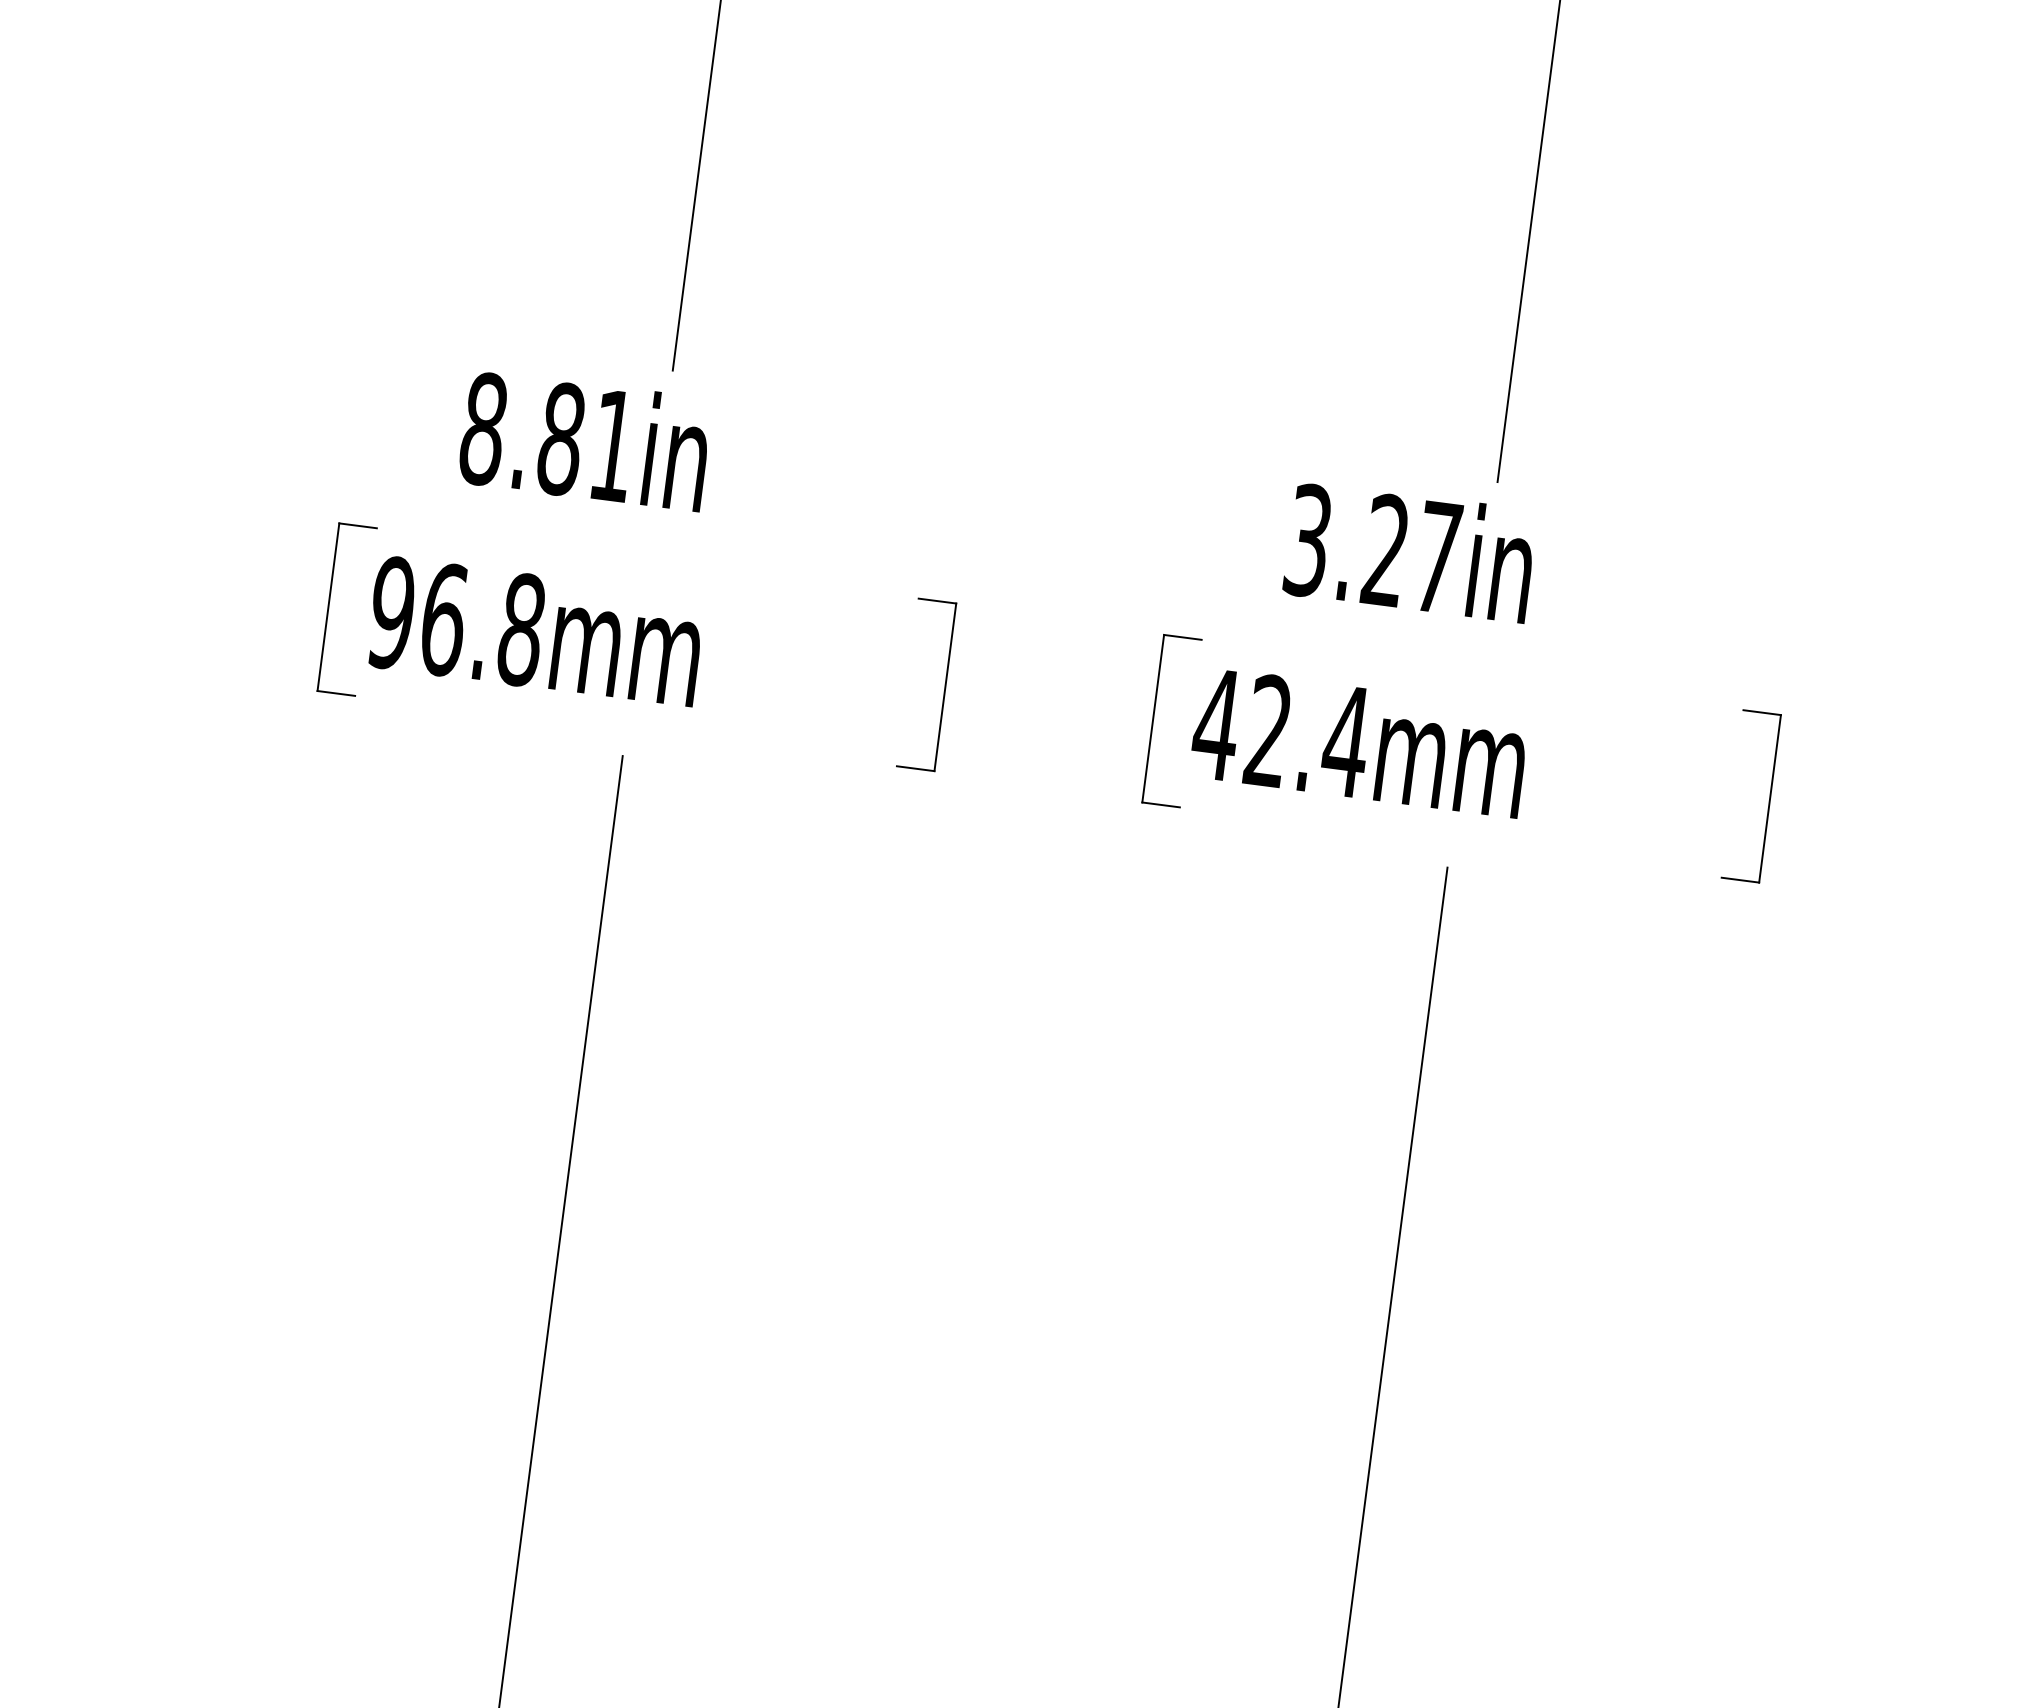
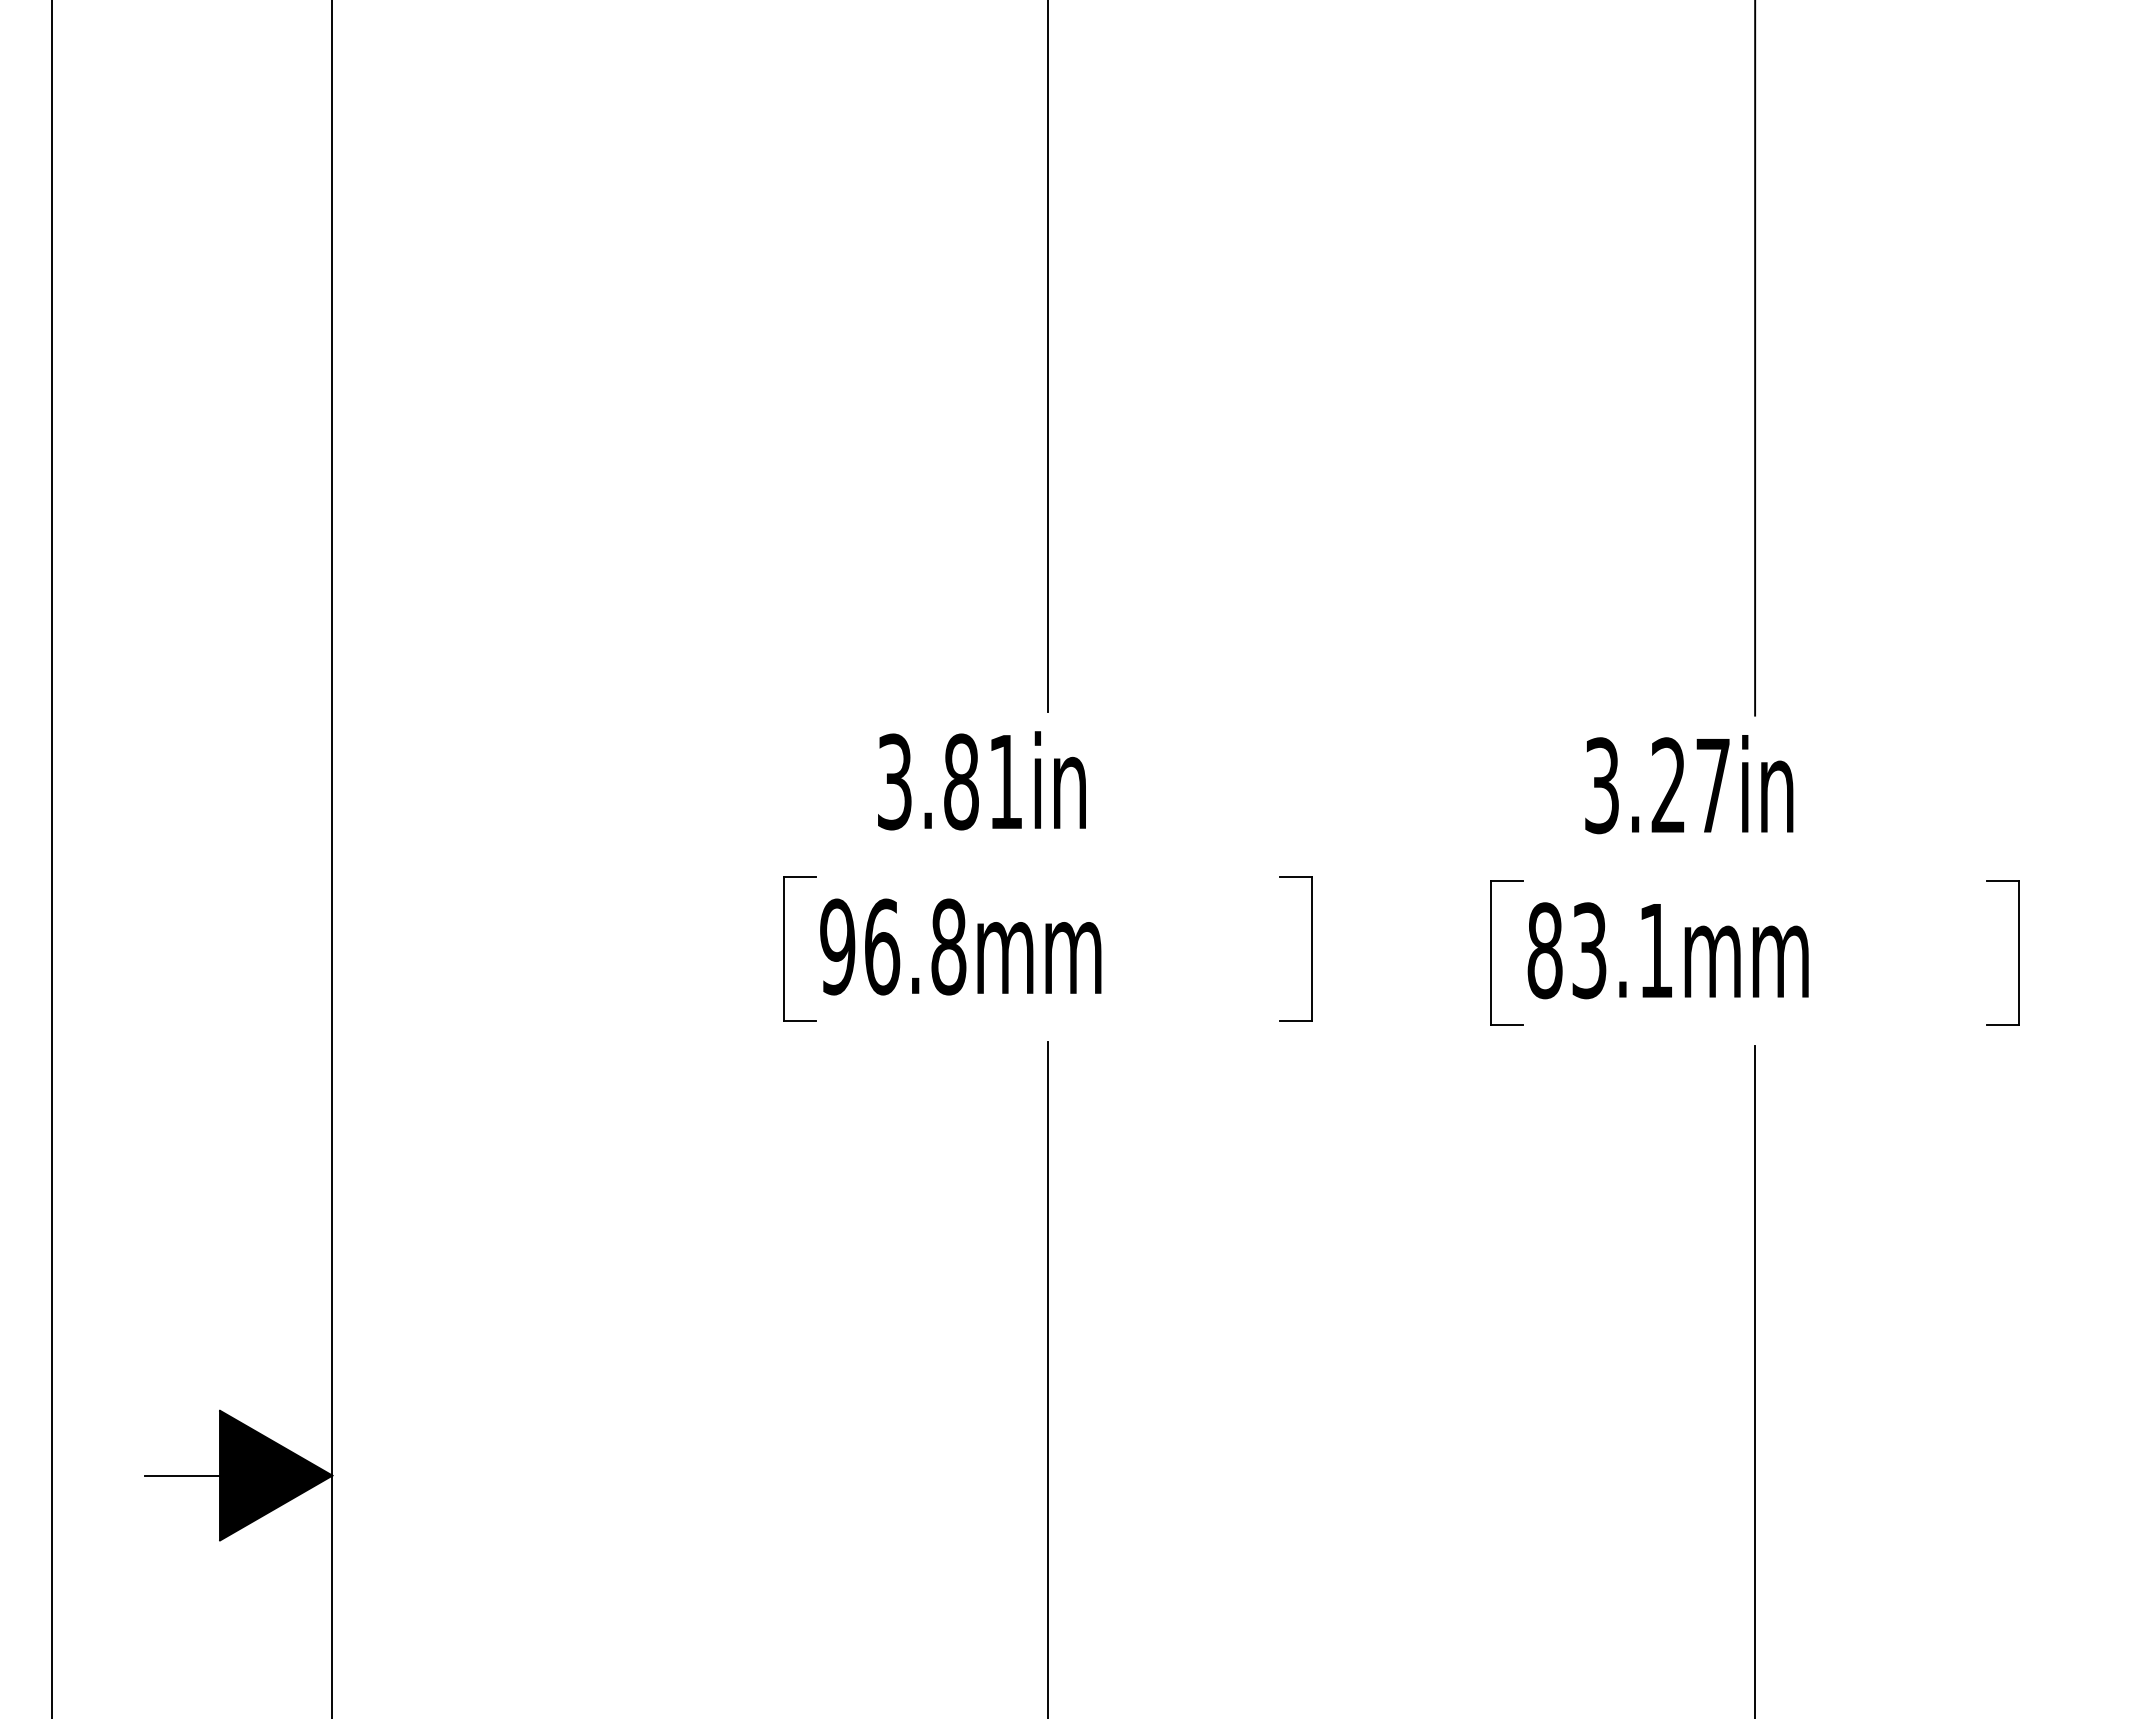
text: (483, 428) -> (894, 781), 8.81in -> 3.81in
text: (1281, 732) -> (1600, 950), 42.4mm -> 83.1mm

